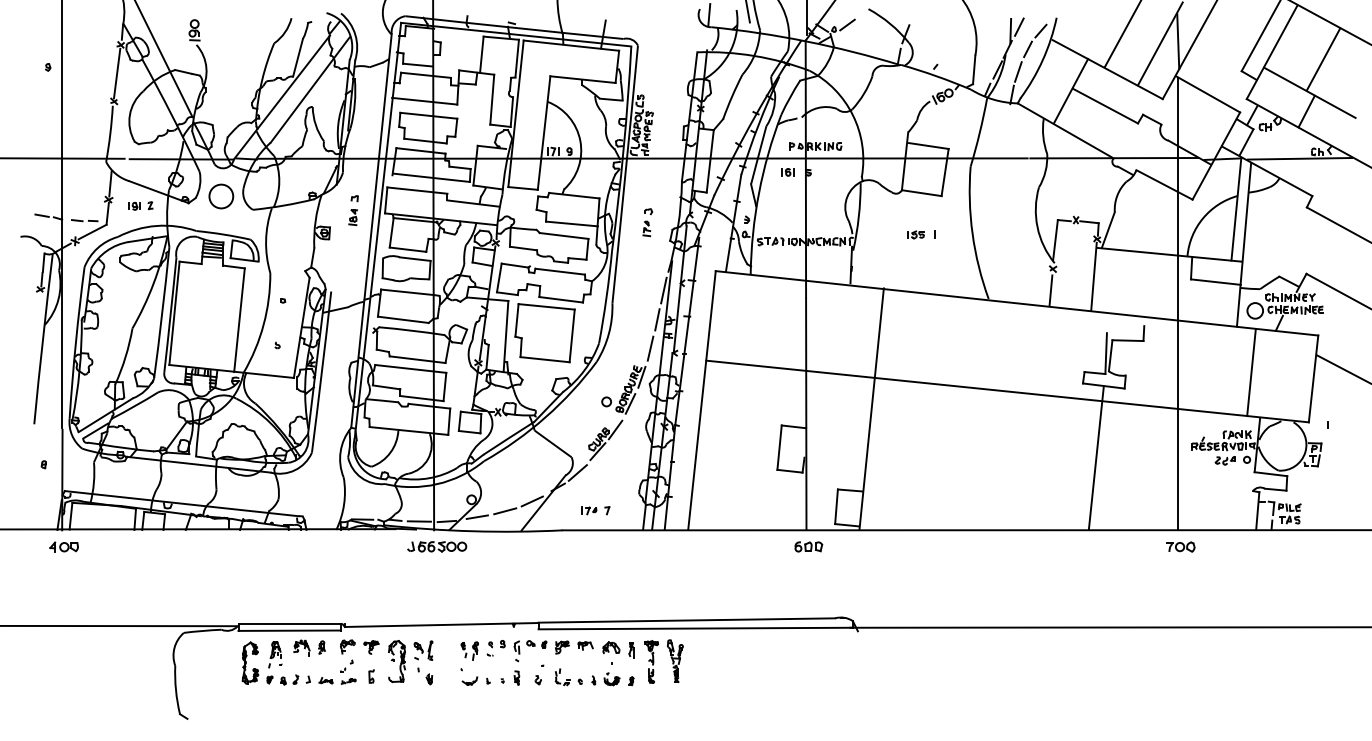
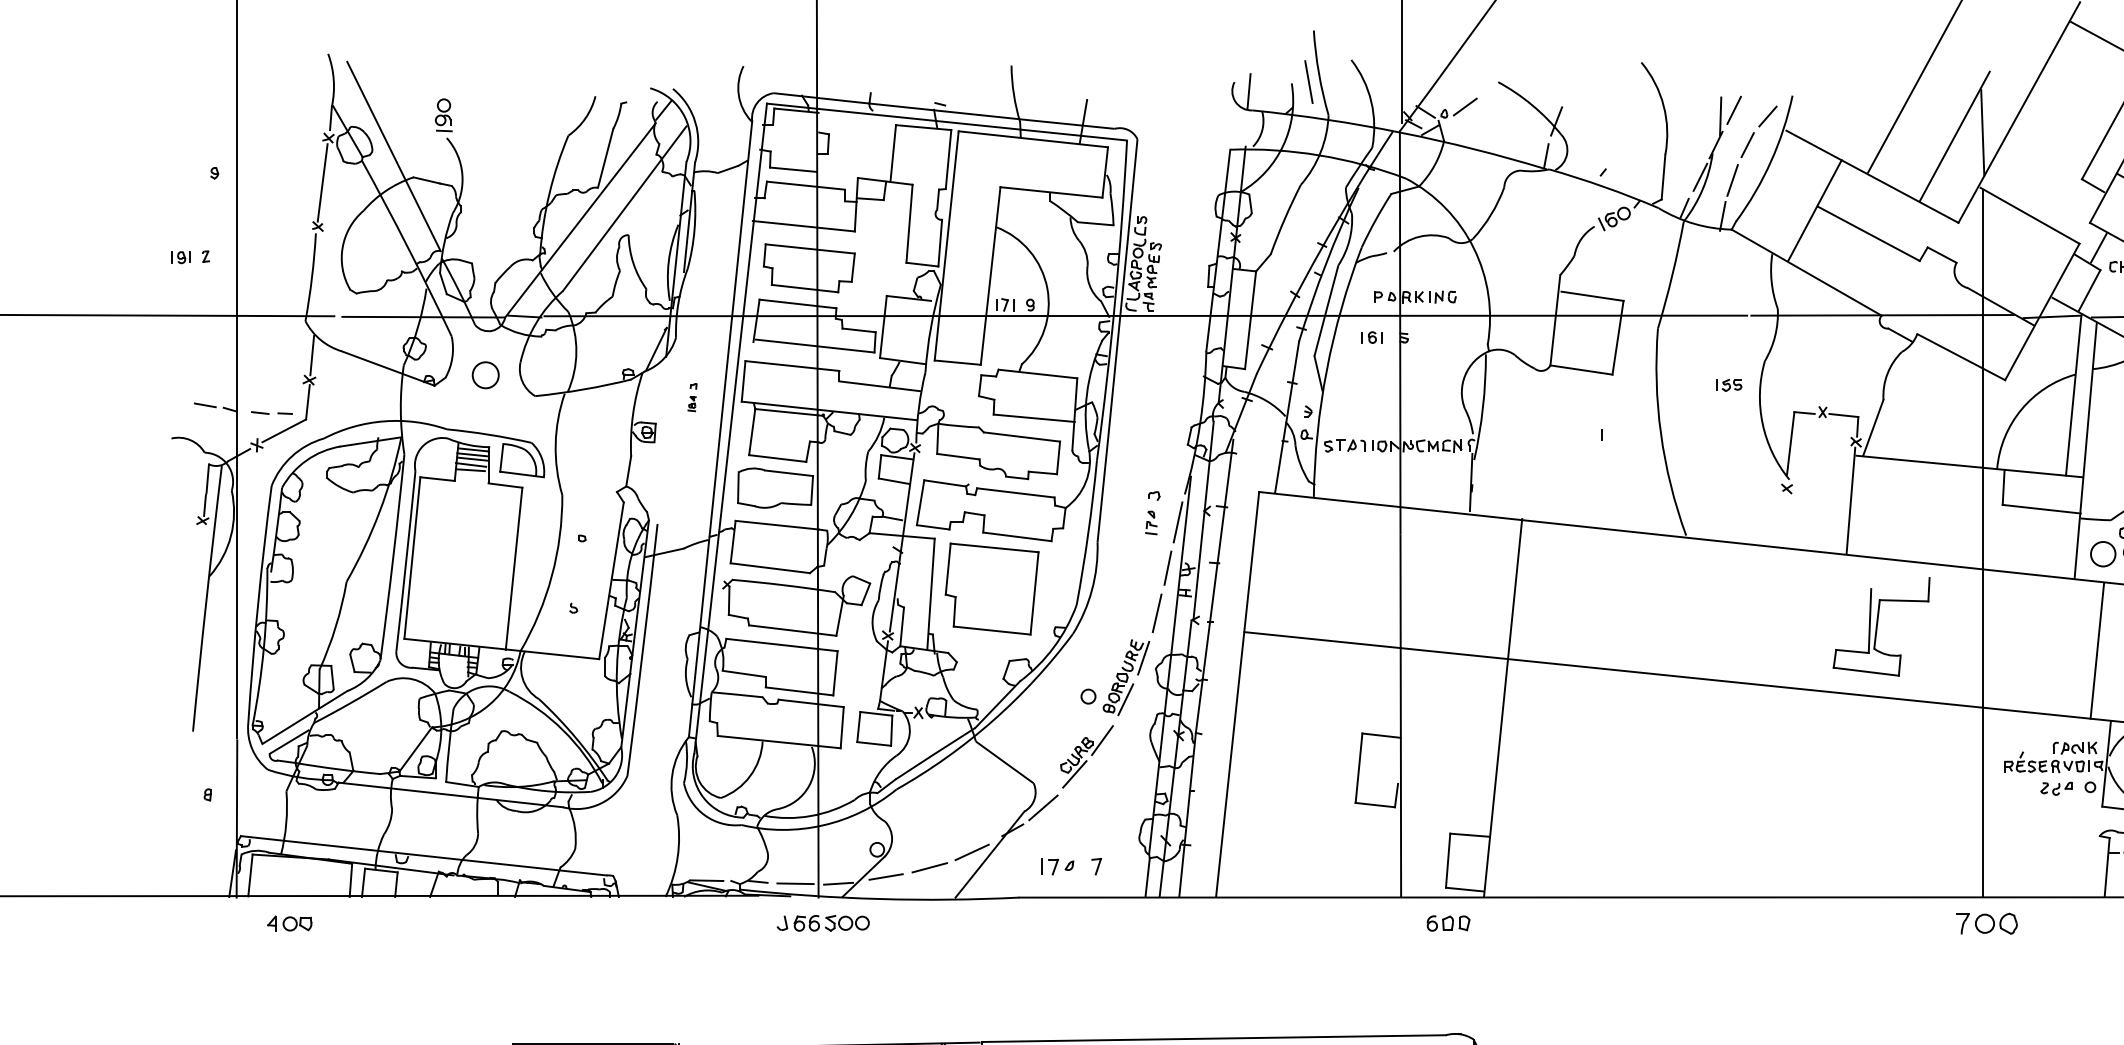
circle: (221, 196) -> (485, 375), size x0.7
part: (140, 205) -> (190, 256), moved
part: (353, 210) -> (692, 397), size x0.6
part: (647, 222) -> (1152, 512), moved
part: (915, 234) -> (1728, 384), moved
line: (1050, 290) -> (1782, 522), removed
line: (1095, 457) -> (1853, 783), removed
part: (595, 510) -> (1071, 866), size x1.4
part: (63, 546) -> (288, 922), moved
part: (808, 546) -> (1448, 922), moved
part: (1180, 546) -> (1986, 922), size x1.4

